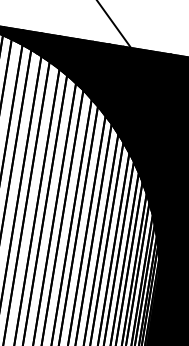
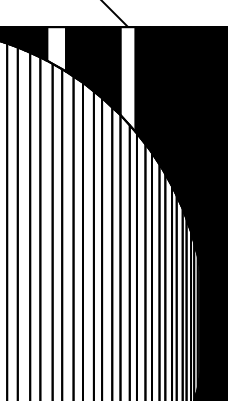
fill: (64, 57) -> (56, 49), removed
fill: (122, 93) -> (127, 79), removed

